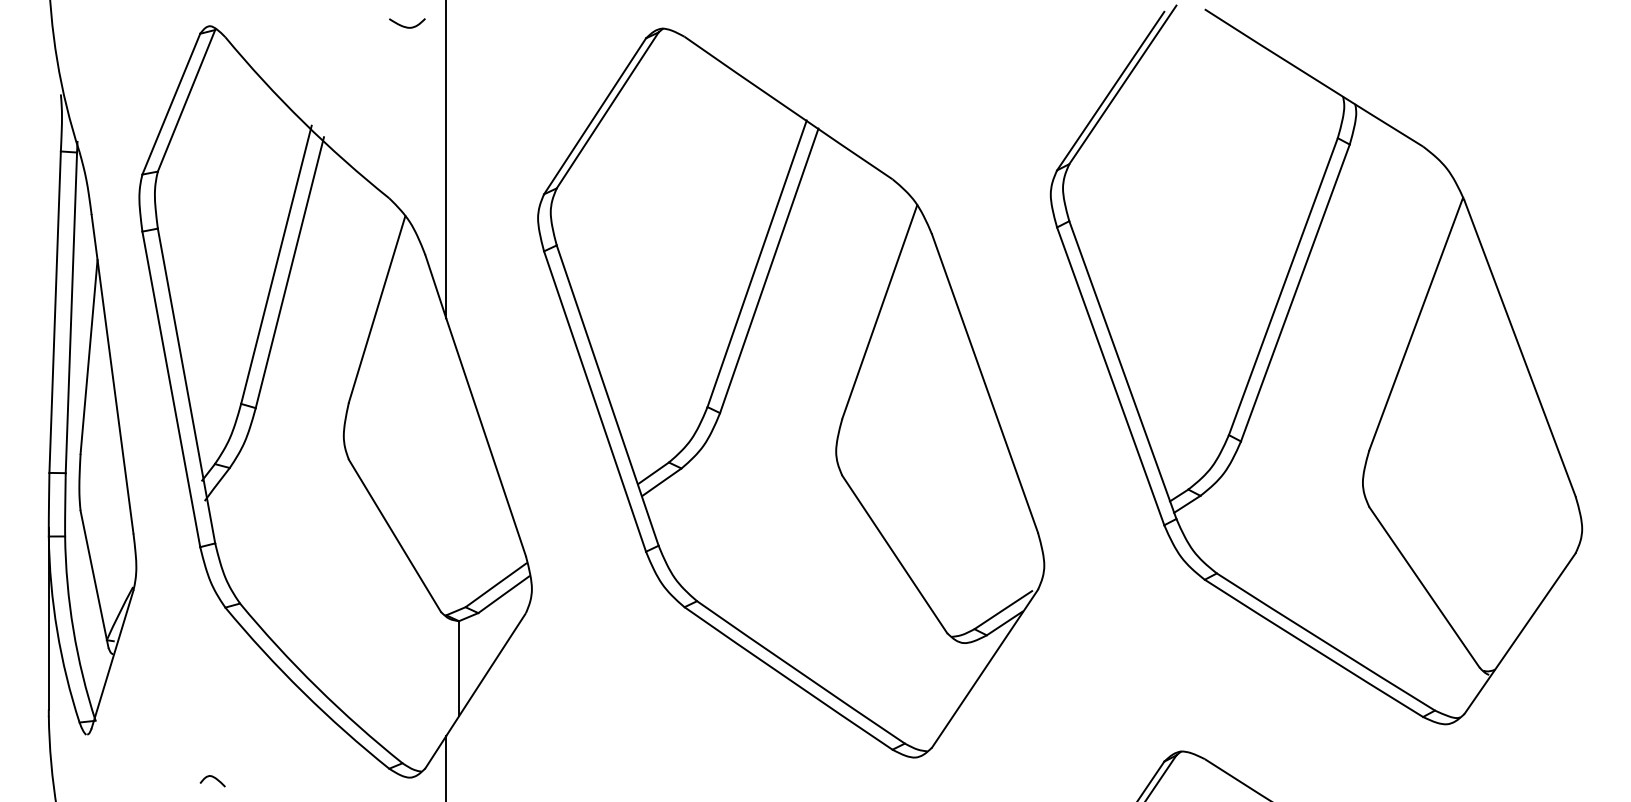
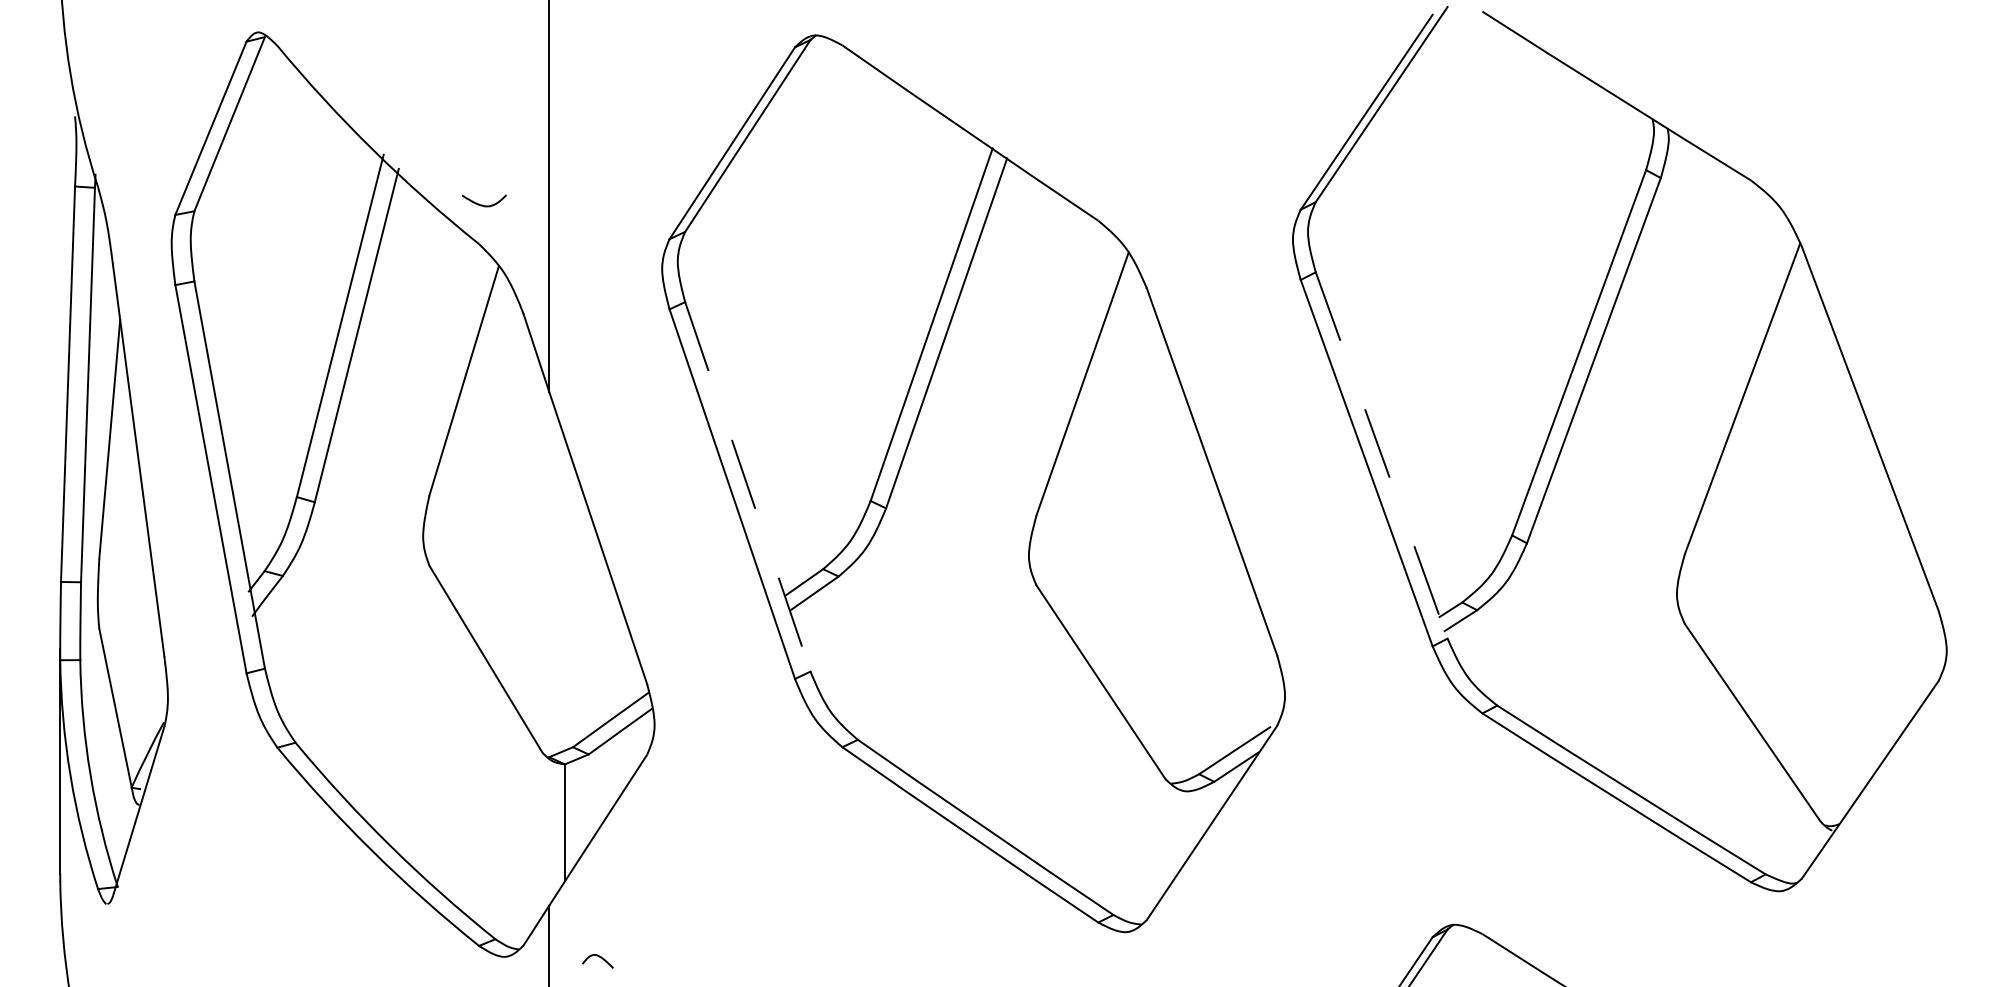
curve: (405, 26) -> (482, 204), moved
line: (1122, 370) -> (1381, 455), solid -> dashed
line: (608, 396) -> (748, 487), solid -> dashed
curve: (213, 778) -> (598, 957), moved

